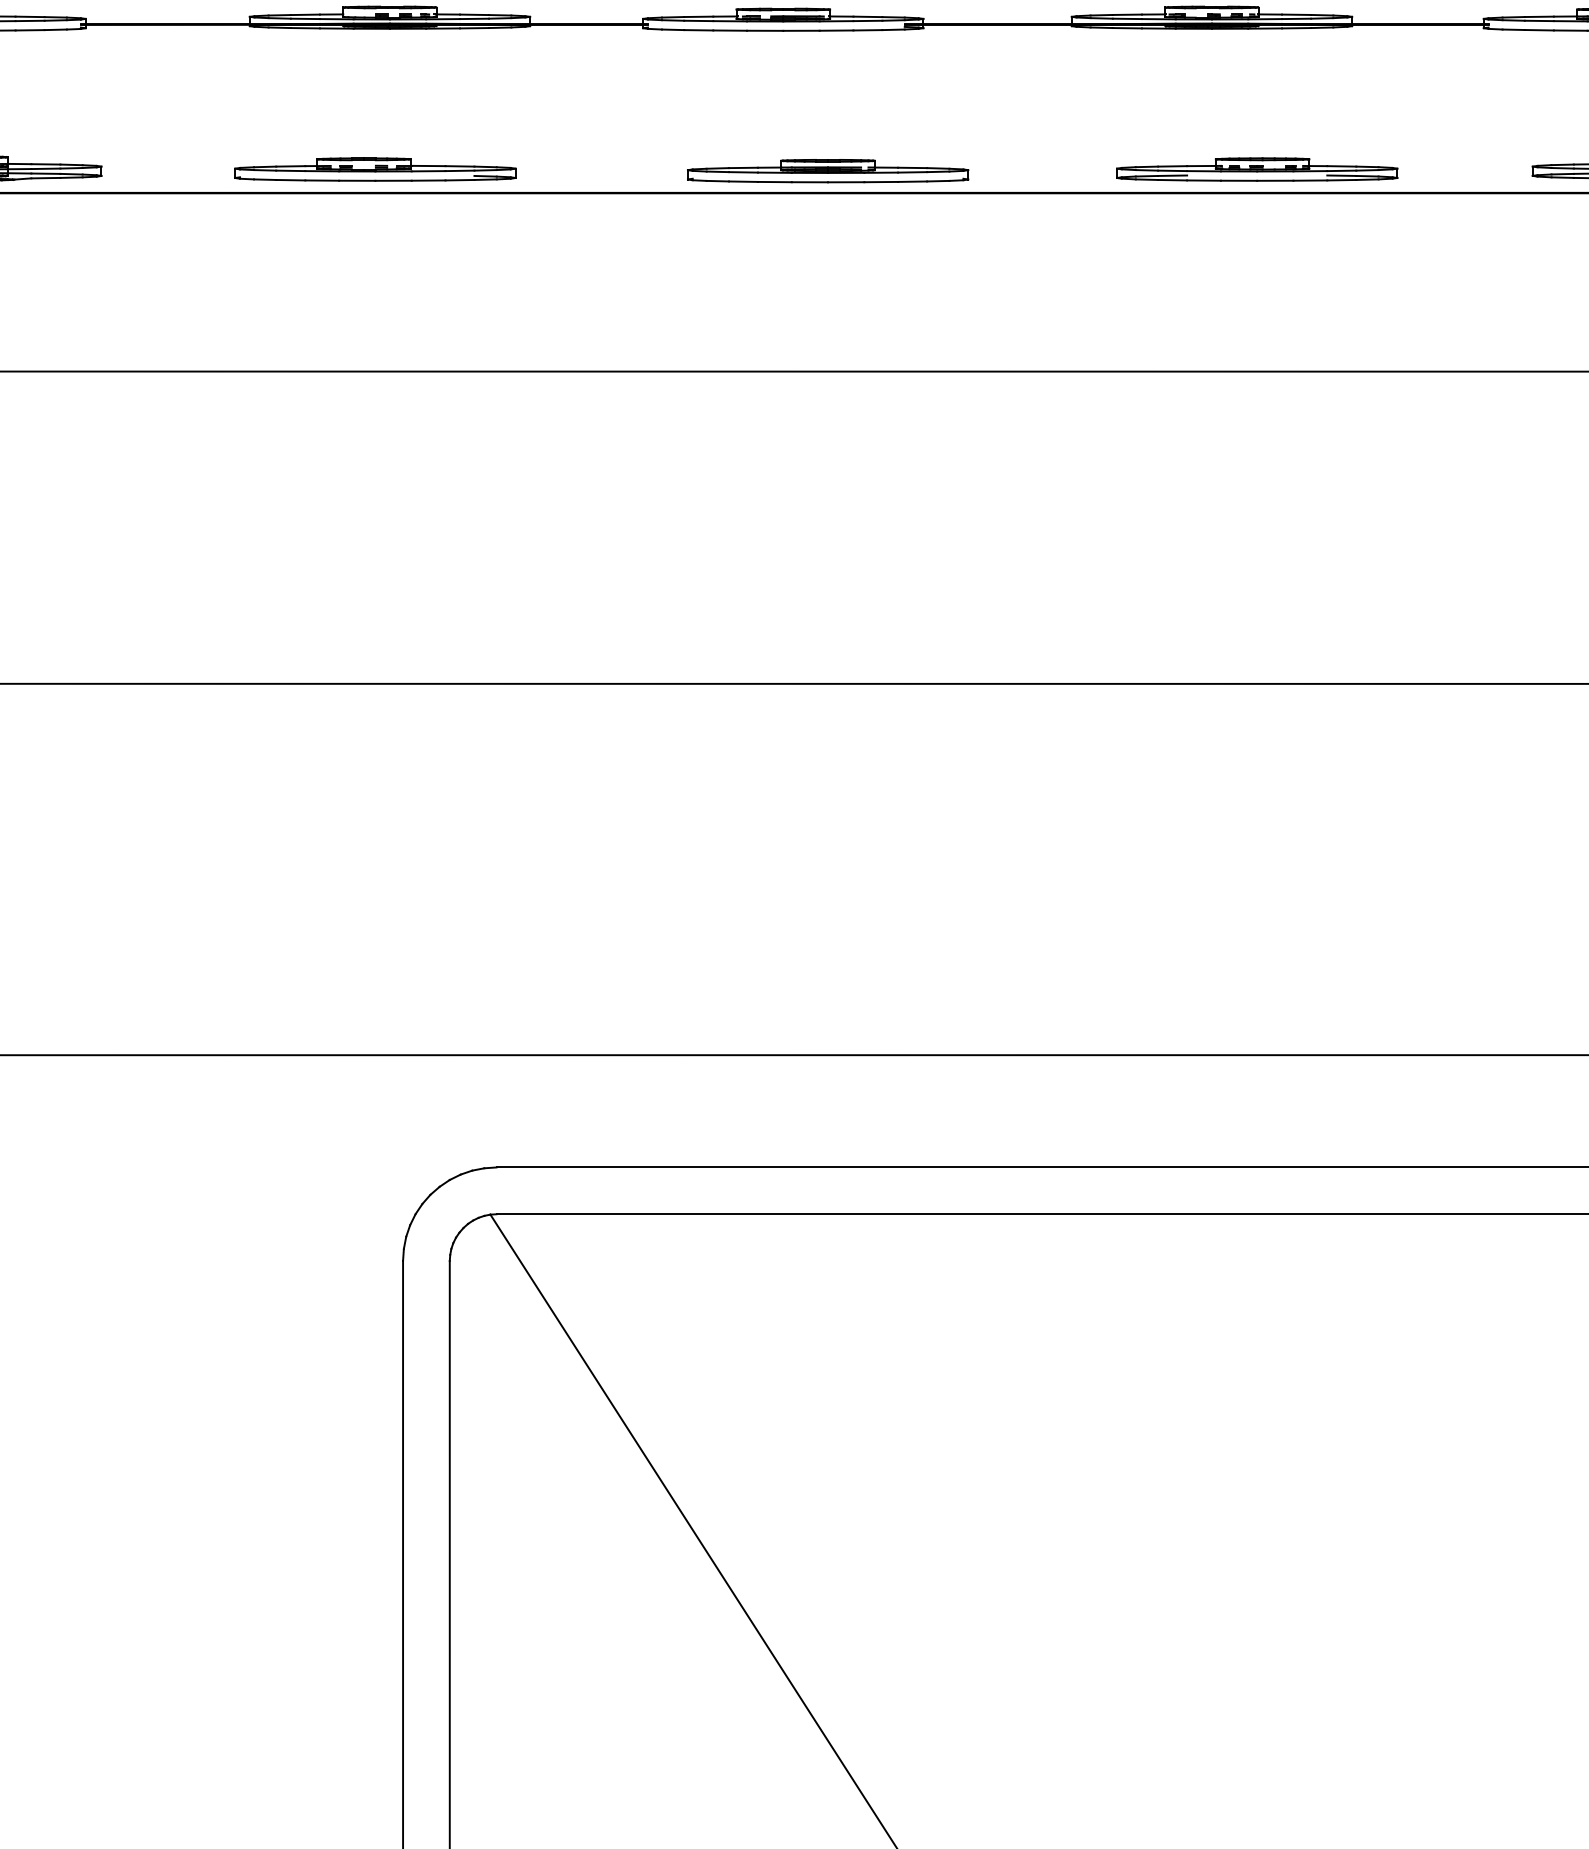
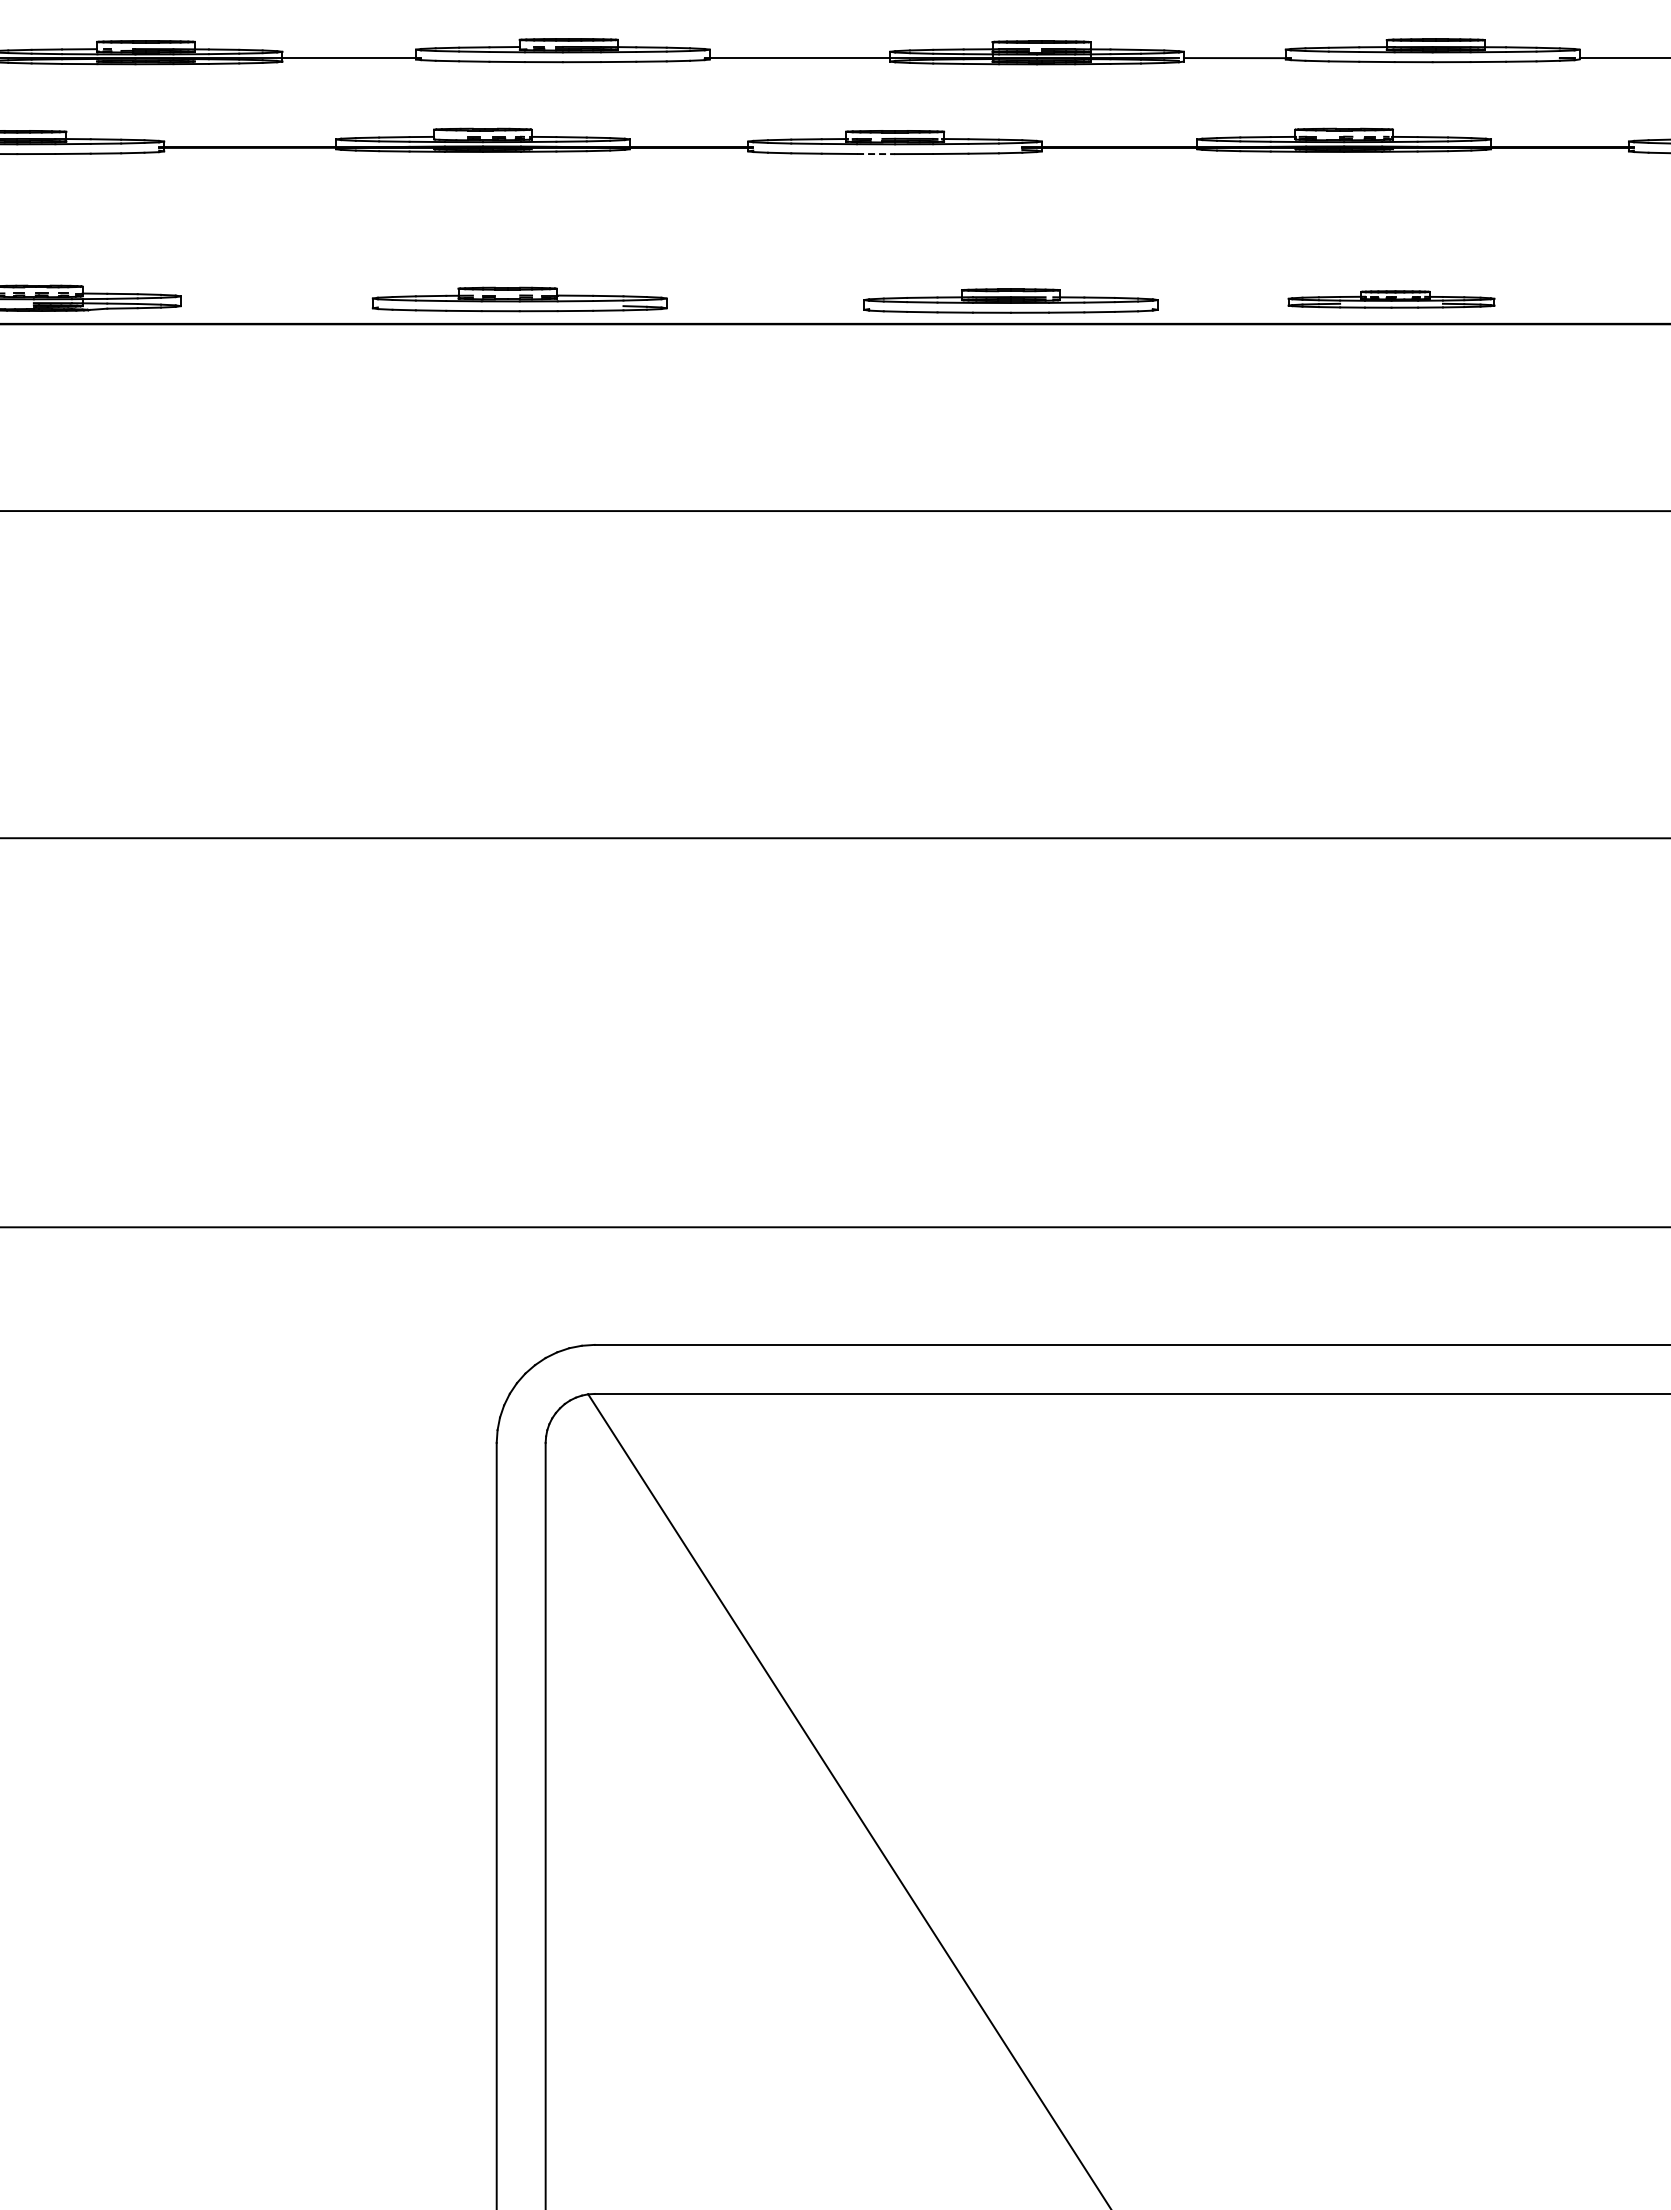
line: (765, 31) -> (876, 154), solid -> dashed
part: (375, 169) -> (519, 299), moved
part: (1257, 169) -> (1391, 299), size x0.7
part: (827, 170) -> (1010, 300), moved

